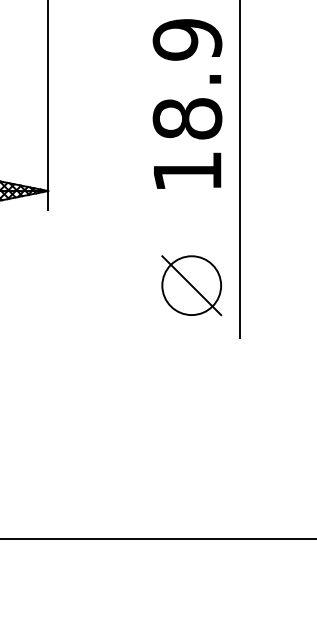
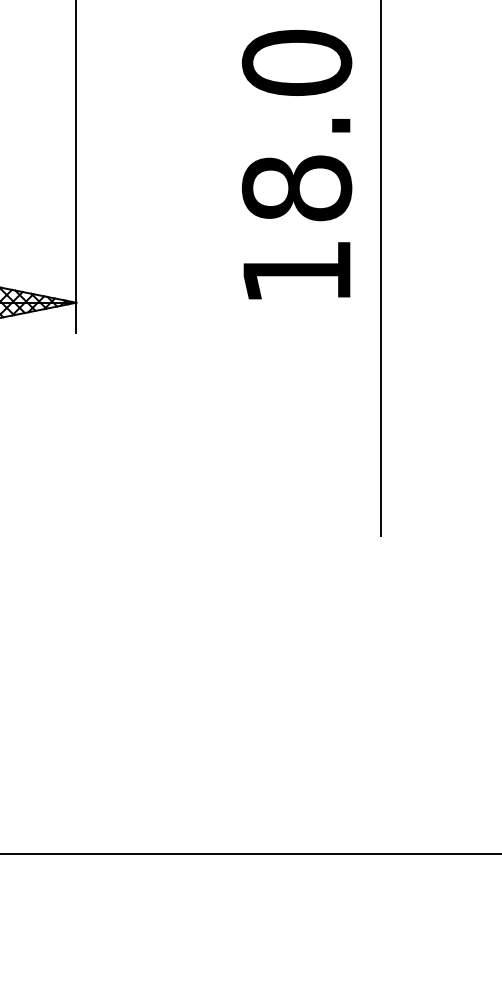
text: (187, 39) -> (296, 62), 18.9 -> 18.0
part: (191, 285) -> (303, 452), removed

